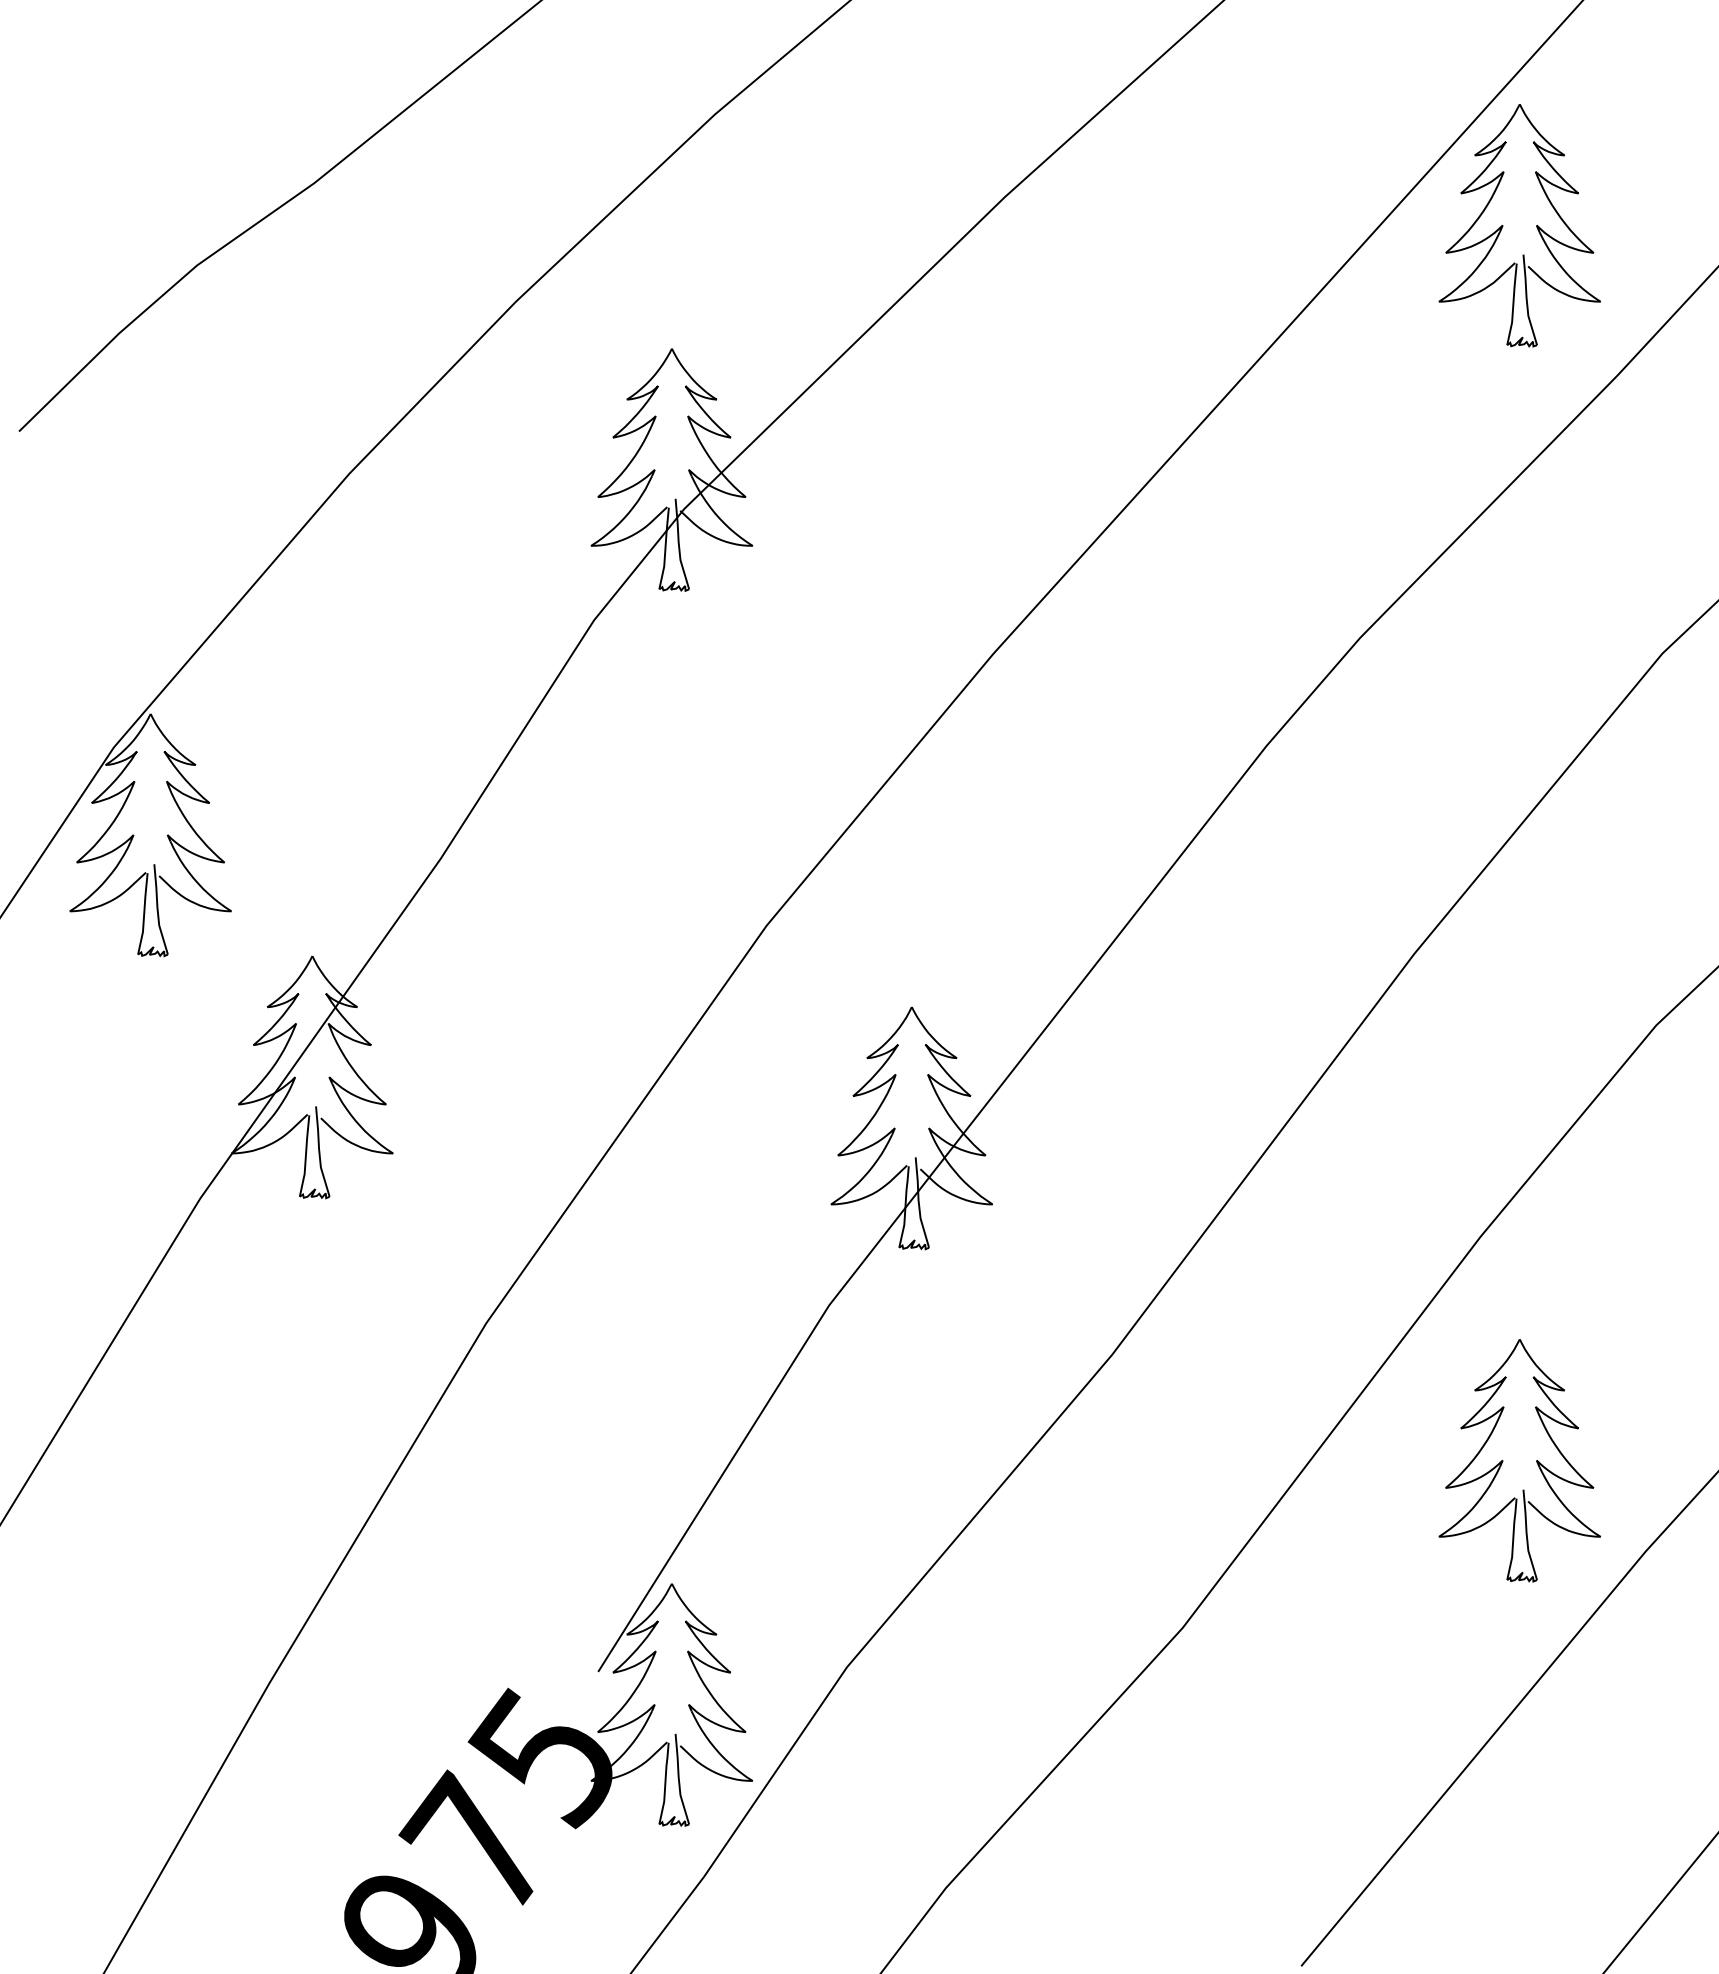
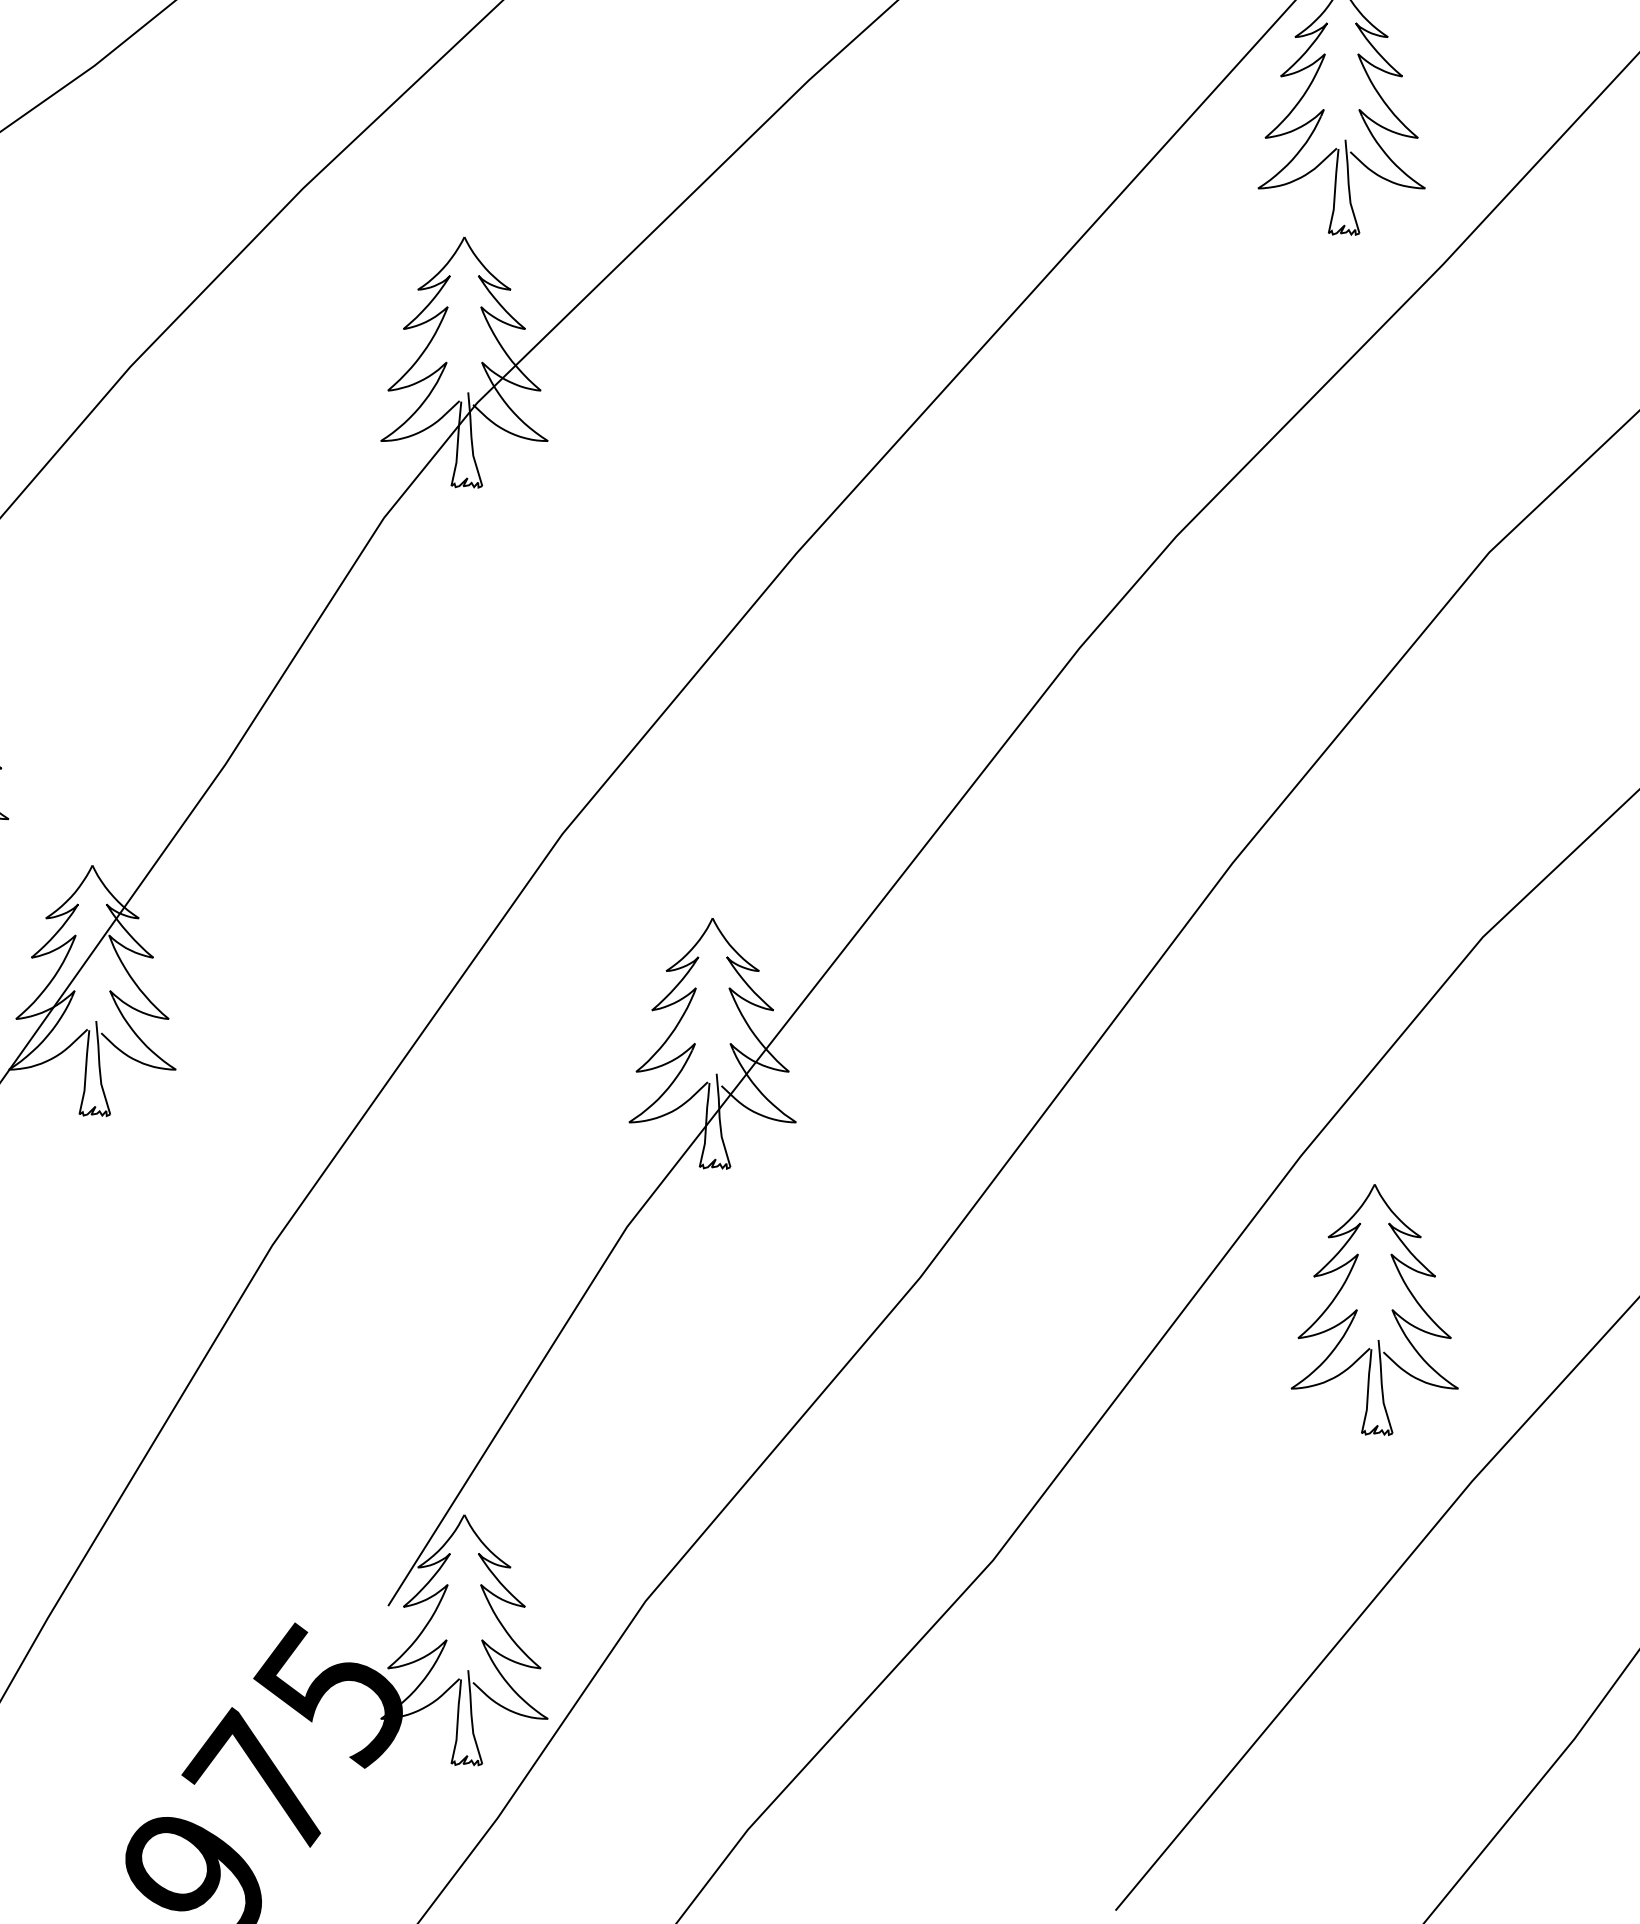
part: (1503, 1460) -> (1357, 1309), moved

